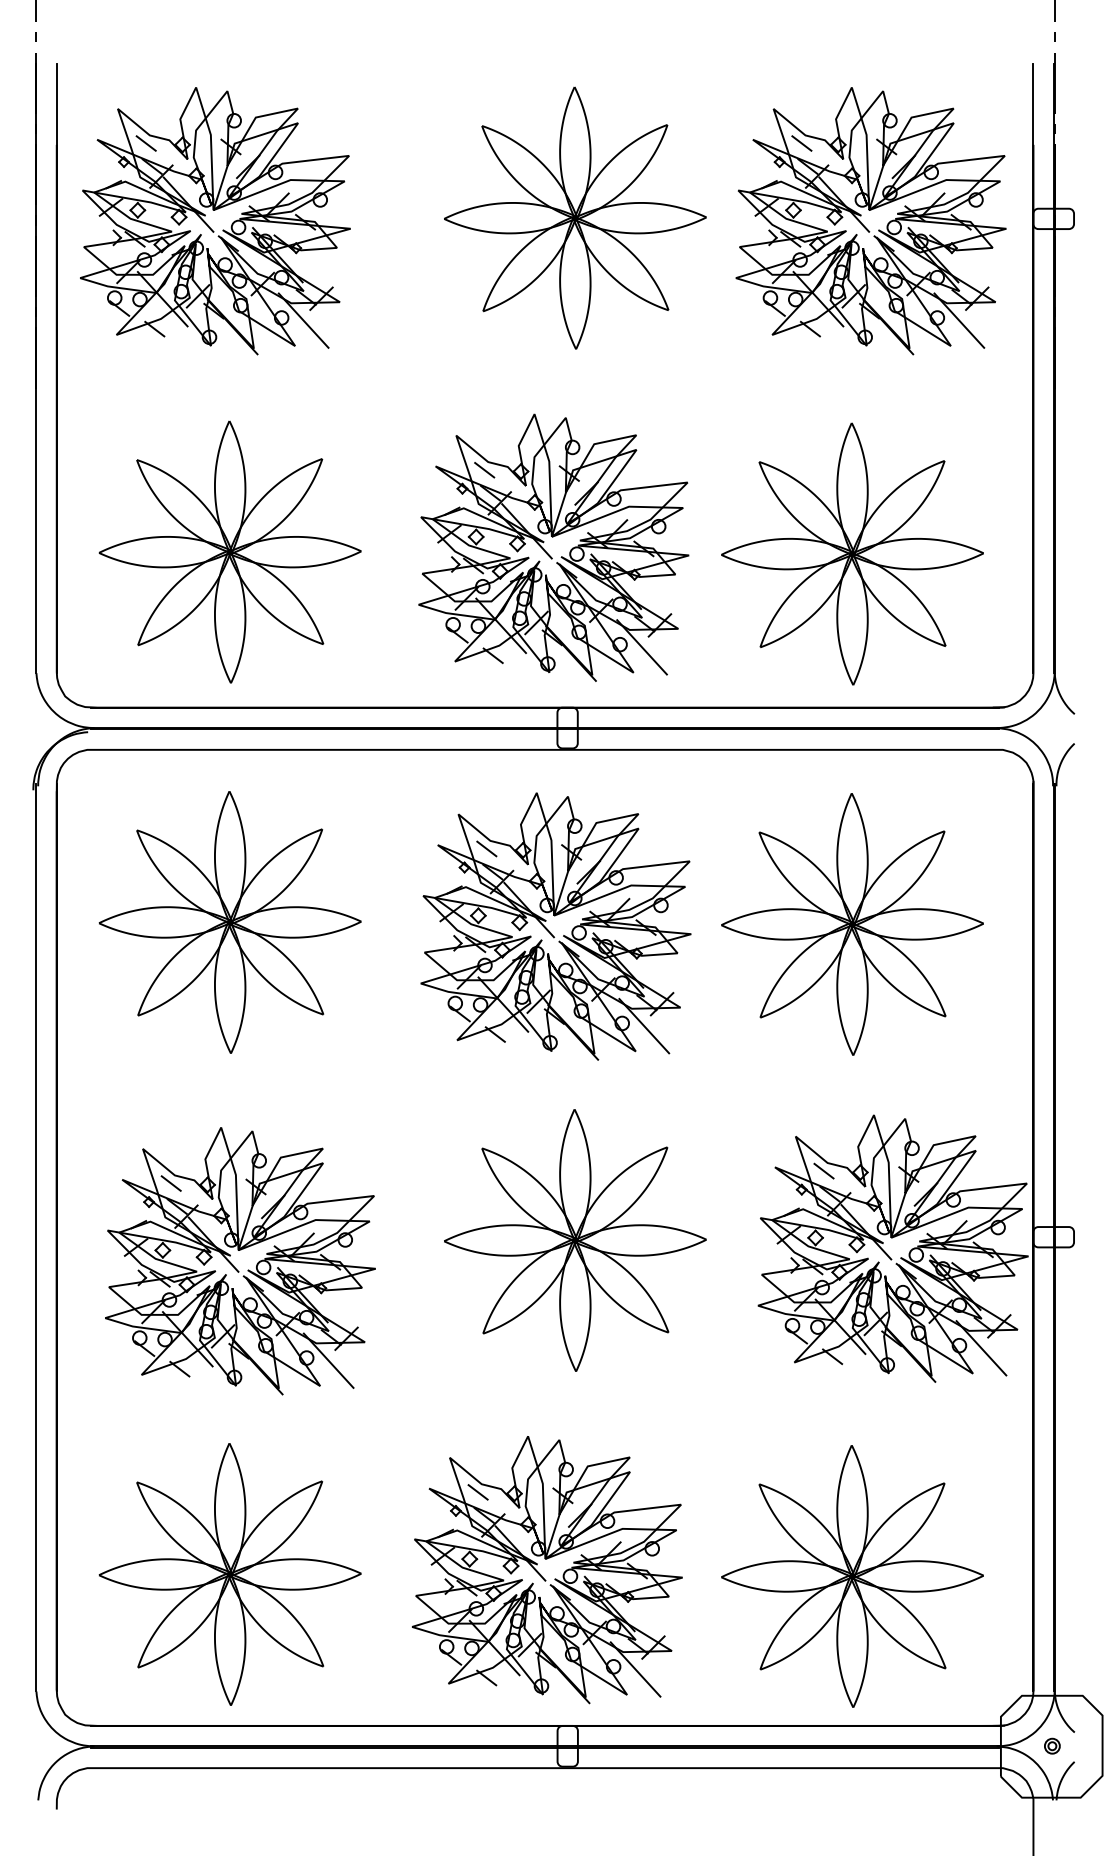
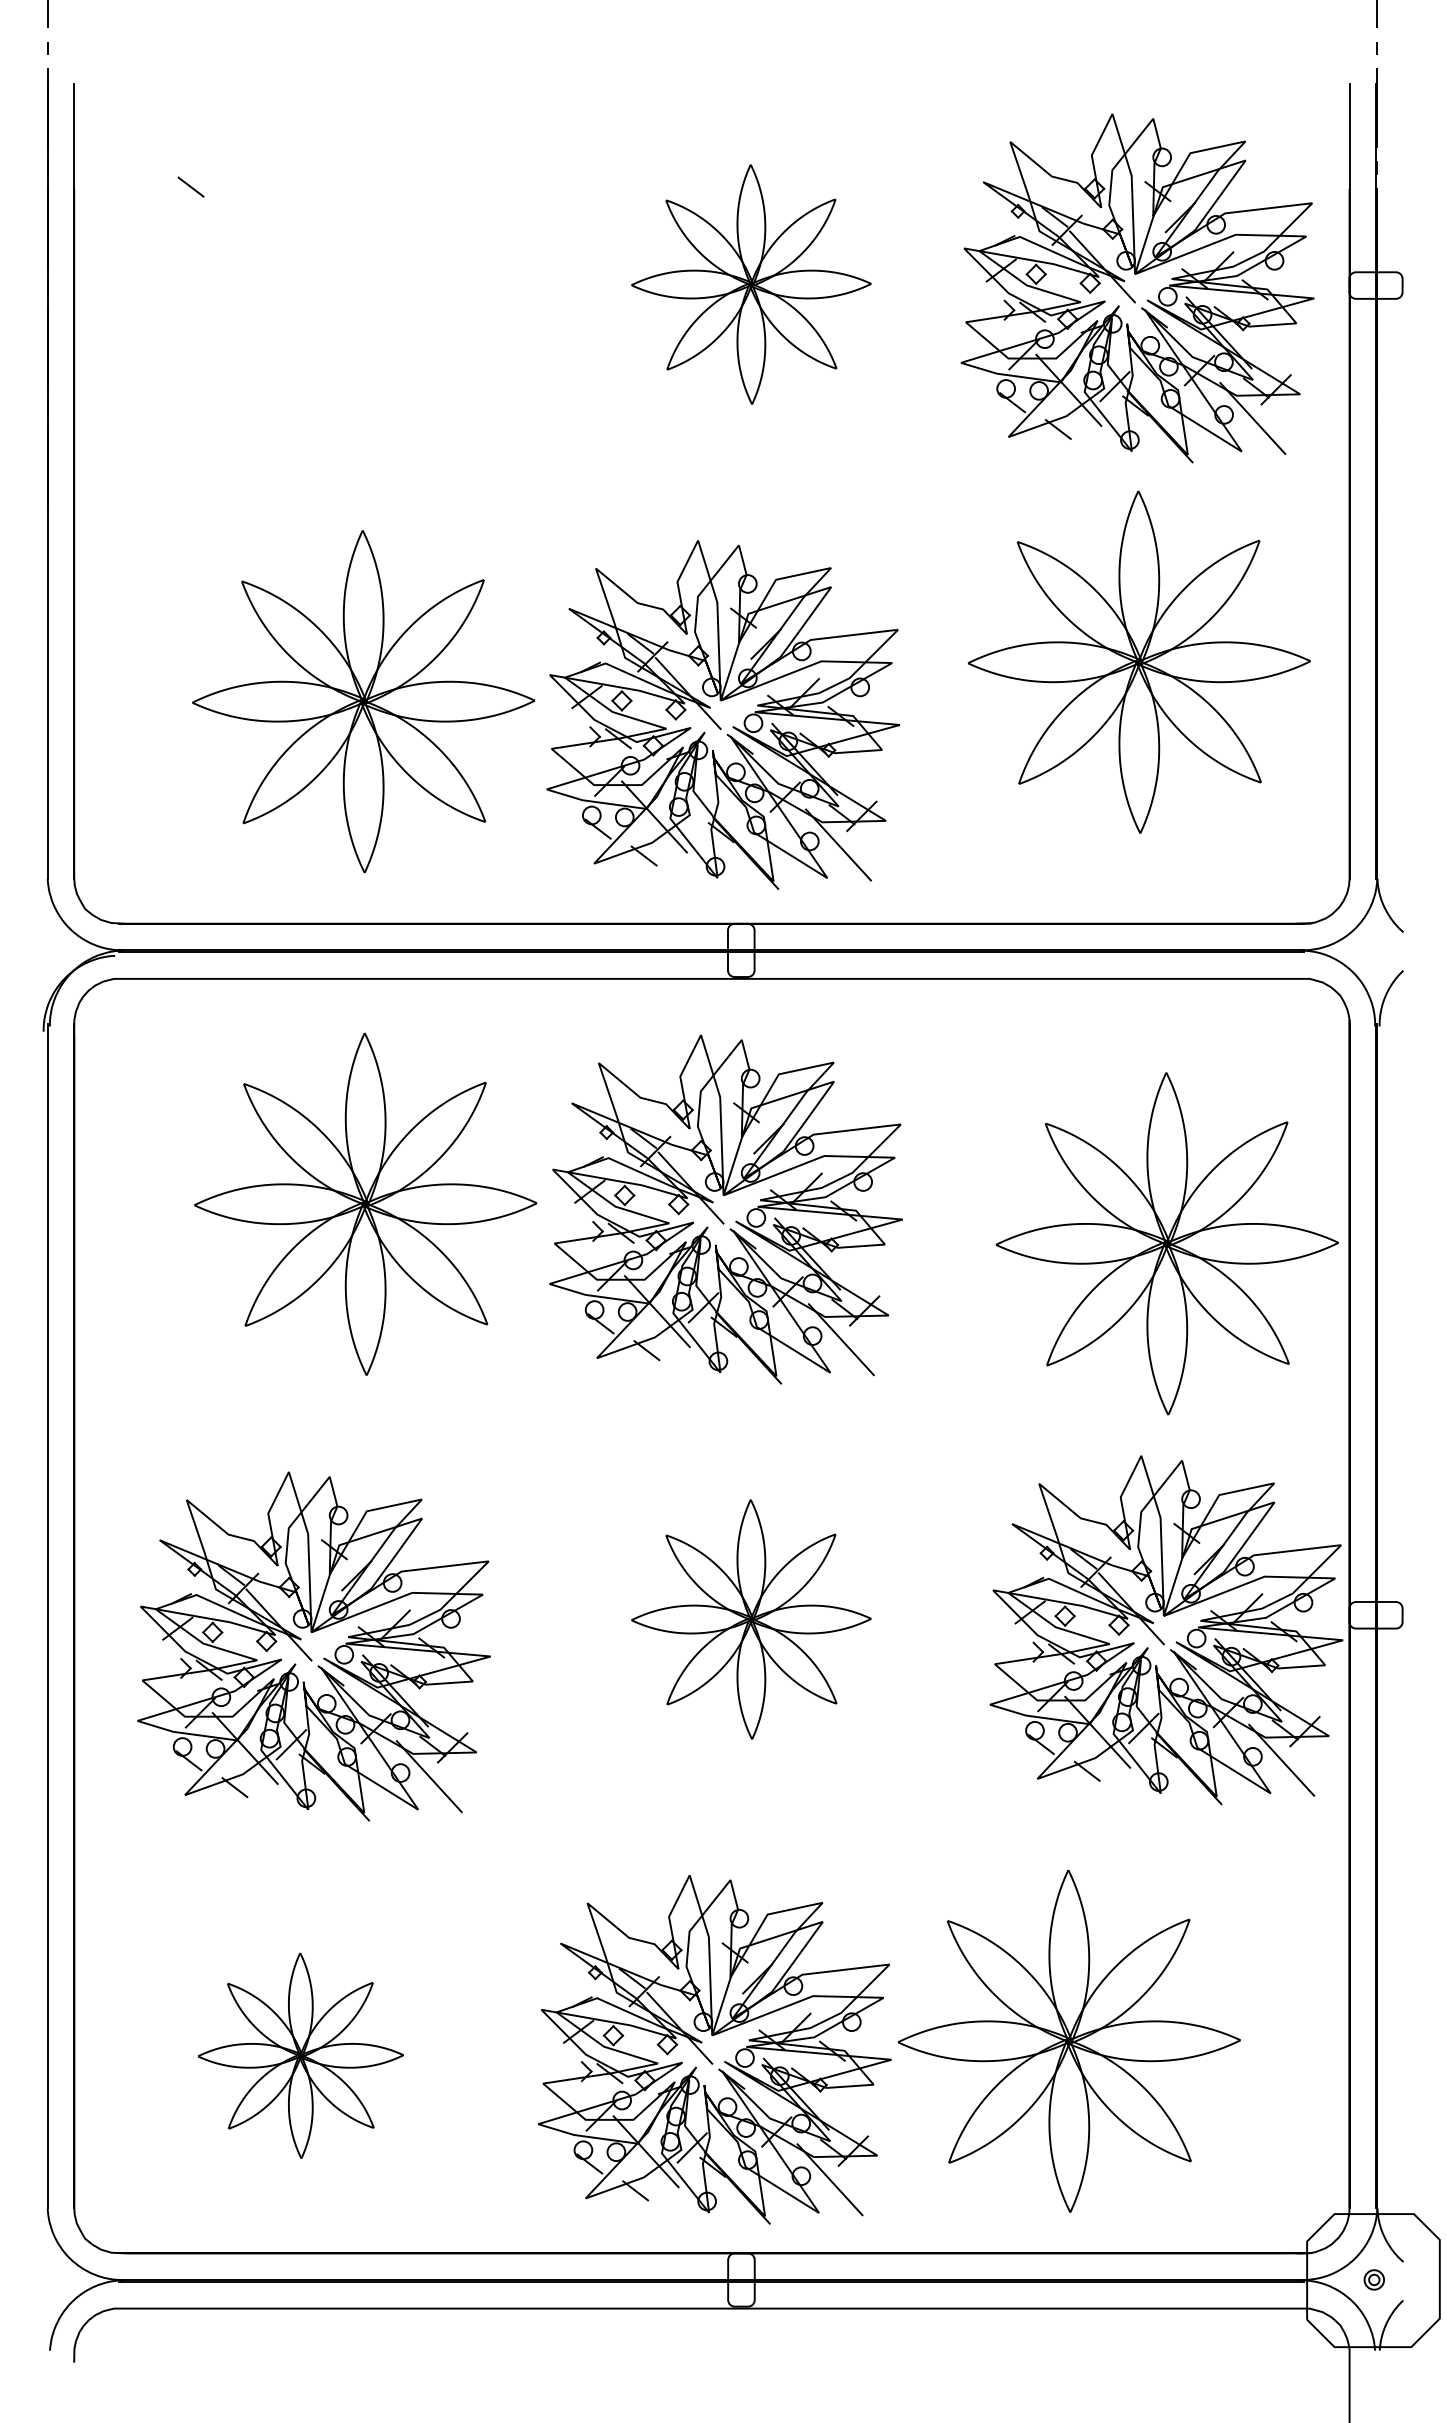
line: (801, 143) -> (1046, 186), removed
part: (575, 218) -> (751, 284), size x0.7
part: (215, 221) -> (281, 288), removed
line: (484, 470) -> (632, 613), removed
part: (230, 551) -> (363, 701), moved
part: (851, 553) -> (1138, 661), moved
line: (536, 622) -> (700, 812), removed
line: (486, 848) -> (635, 1107), removed
part: (230, 921) -> (365, 1203), moved
part: (851, 924) -> (1166, 1243), moved
line: (823, 1170) -> (1075, 1528), removed
line: (171, 1183) -> (223, 1544), removed
part: (575, 1240) -> (751, 1619), size x0.7
line: (478, 1492) -> (624, 1948), removed
part: (230, 1574) -> (300, 2055), size x0.6
part: (851, 1575) -> (1068, 2040), moved

